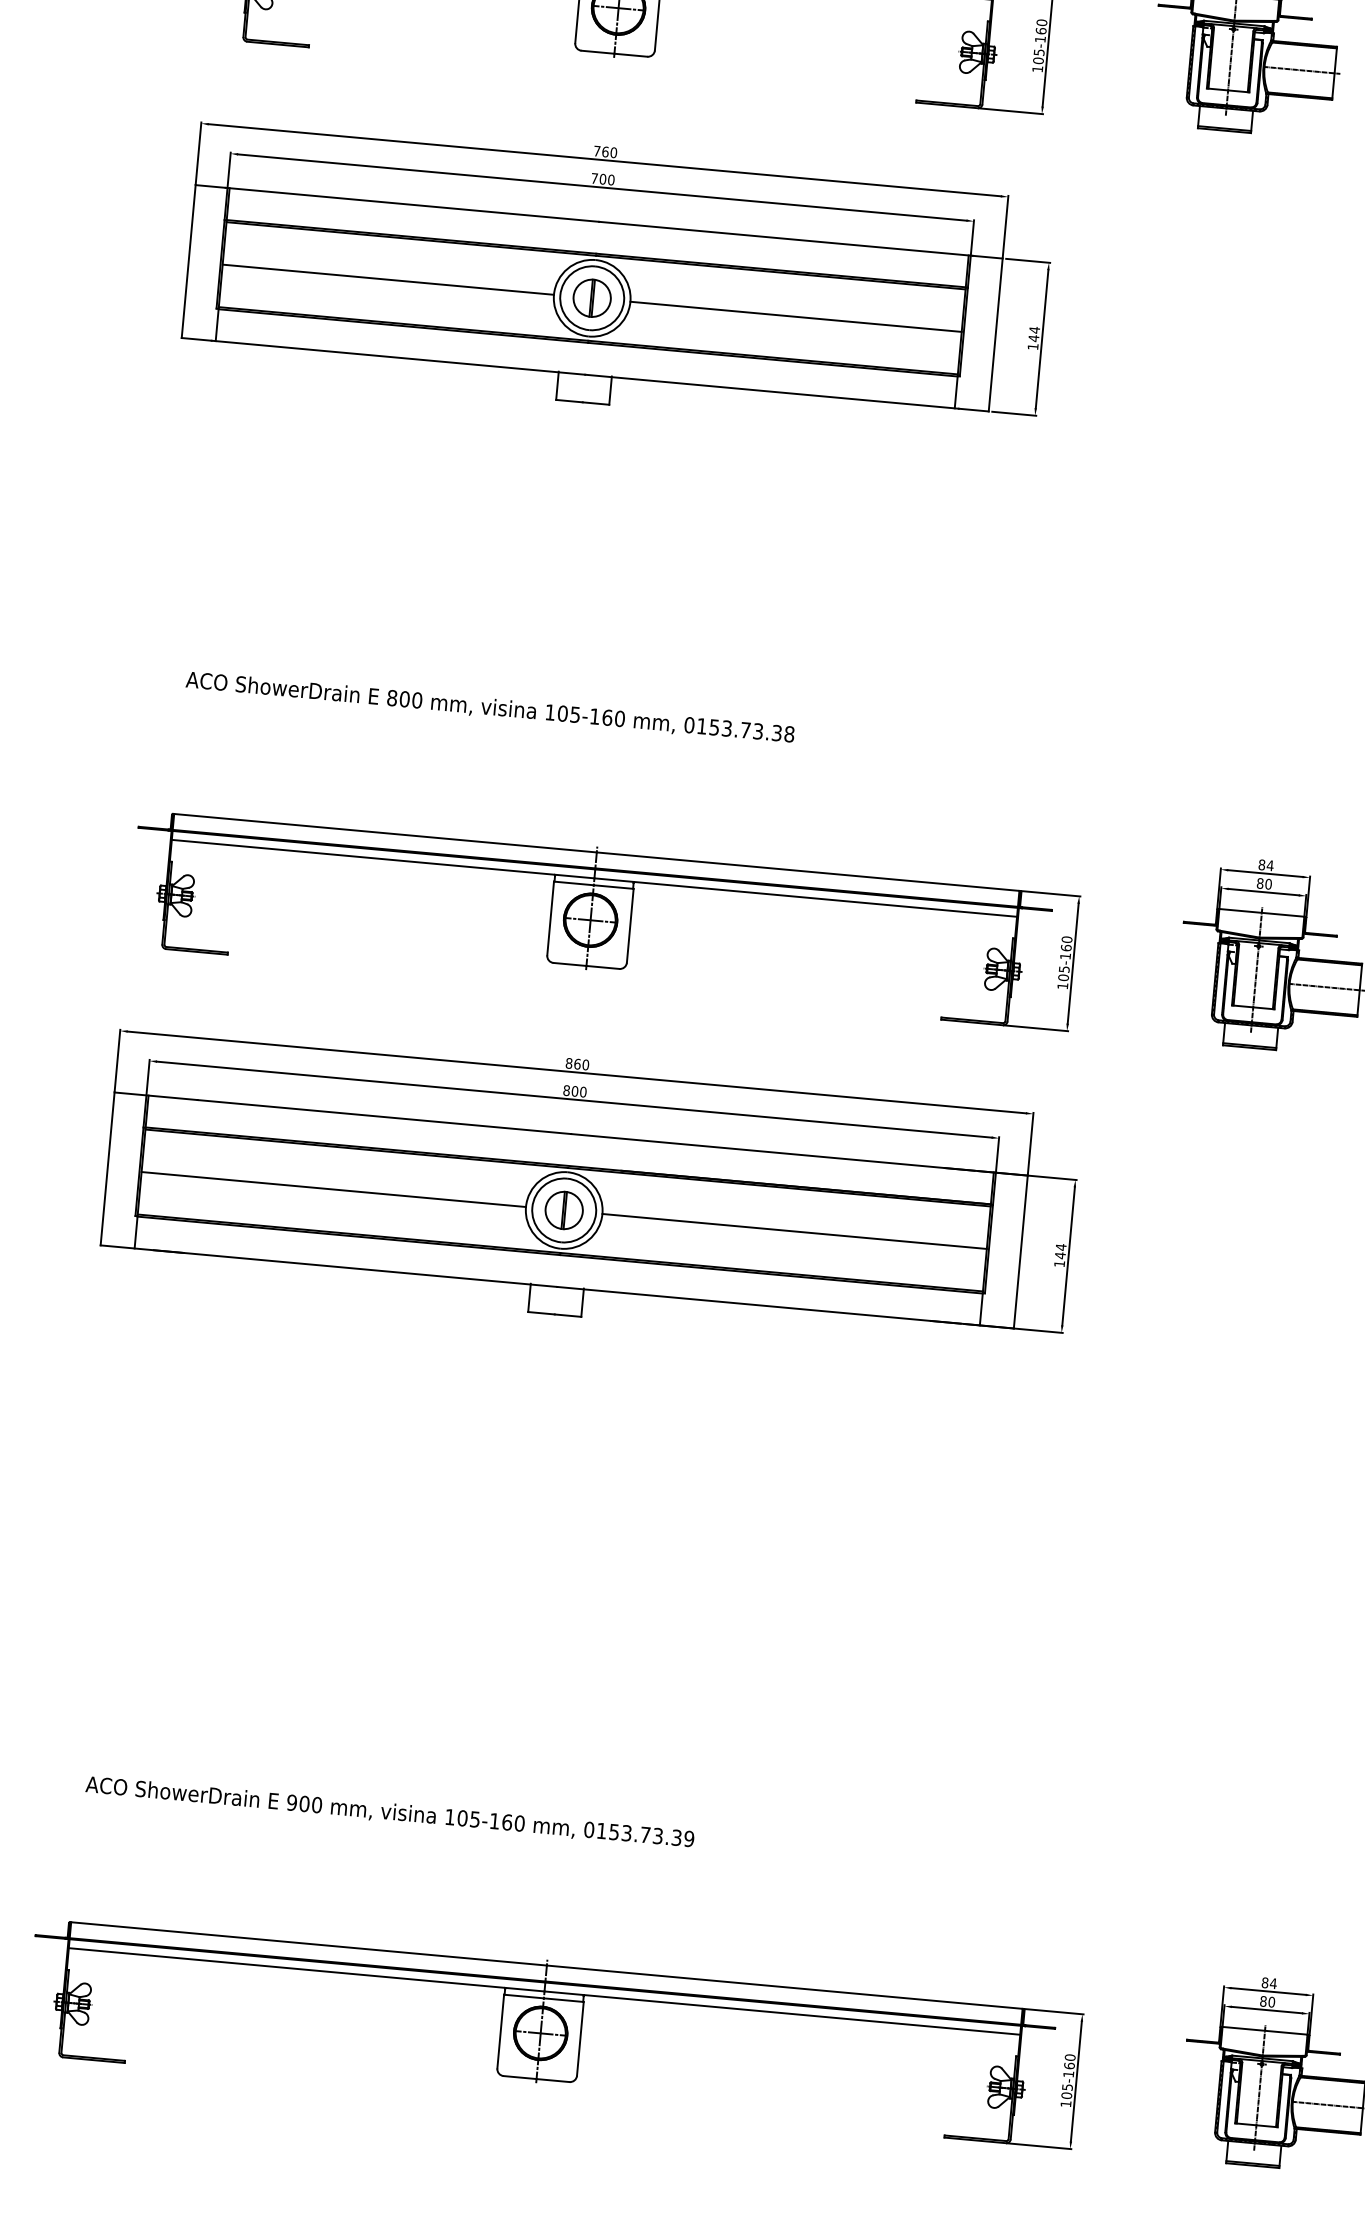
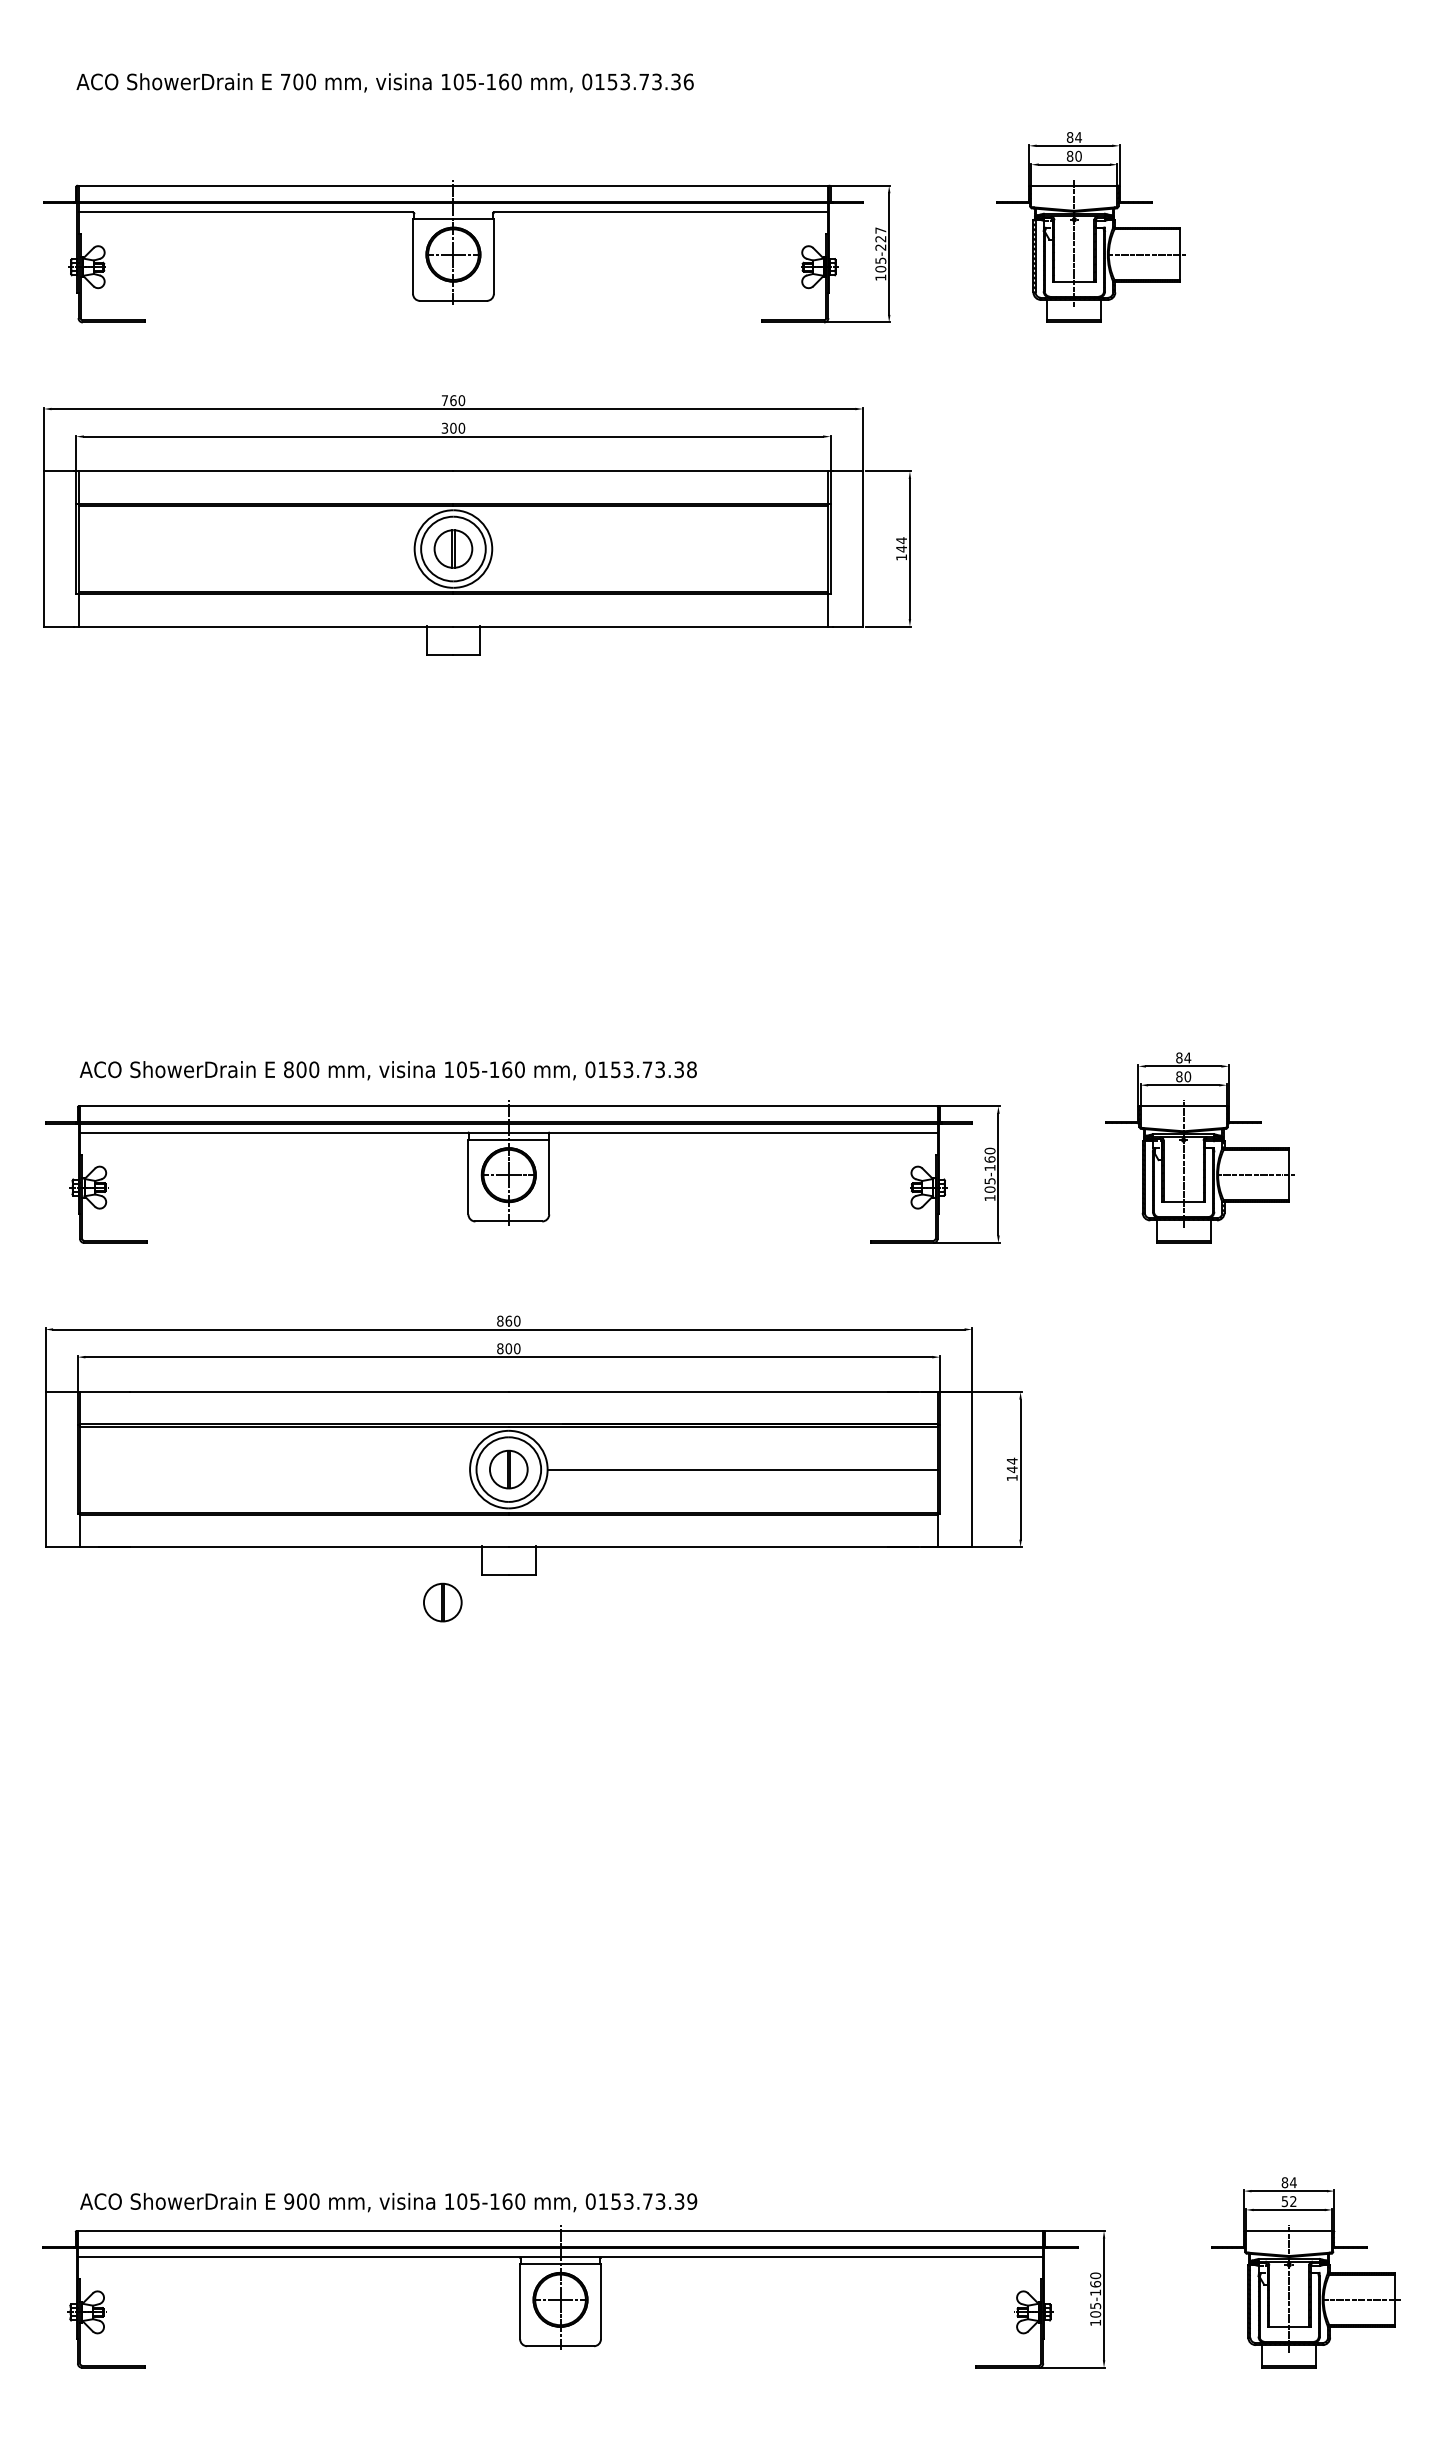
text: (1040, 30) -> (880, 238), 105-160 -> 105-227
text: (594, 177) -> (444, 427), 700 -> 300
line: (388, 280) -> (246, 549), removed
line: (796, 317) -> (660, 549), removed
text: (489, 707) -> (387, 1070), moved
line: (334, 1189) -> (275, 1469), removed
part: (486, 1335) -> (442, 1602), added
text: (389, 1812) -> (388, 2202), moved
text: (1266, 2001) -> (1288, 2201), 80 -> 52

